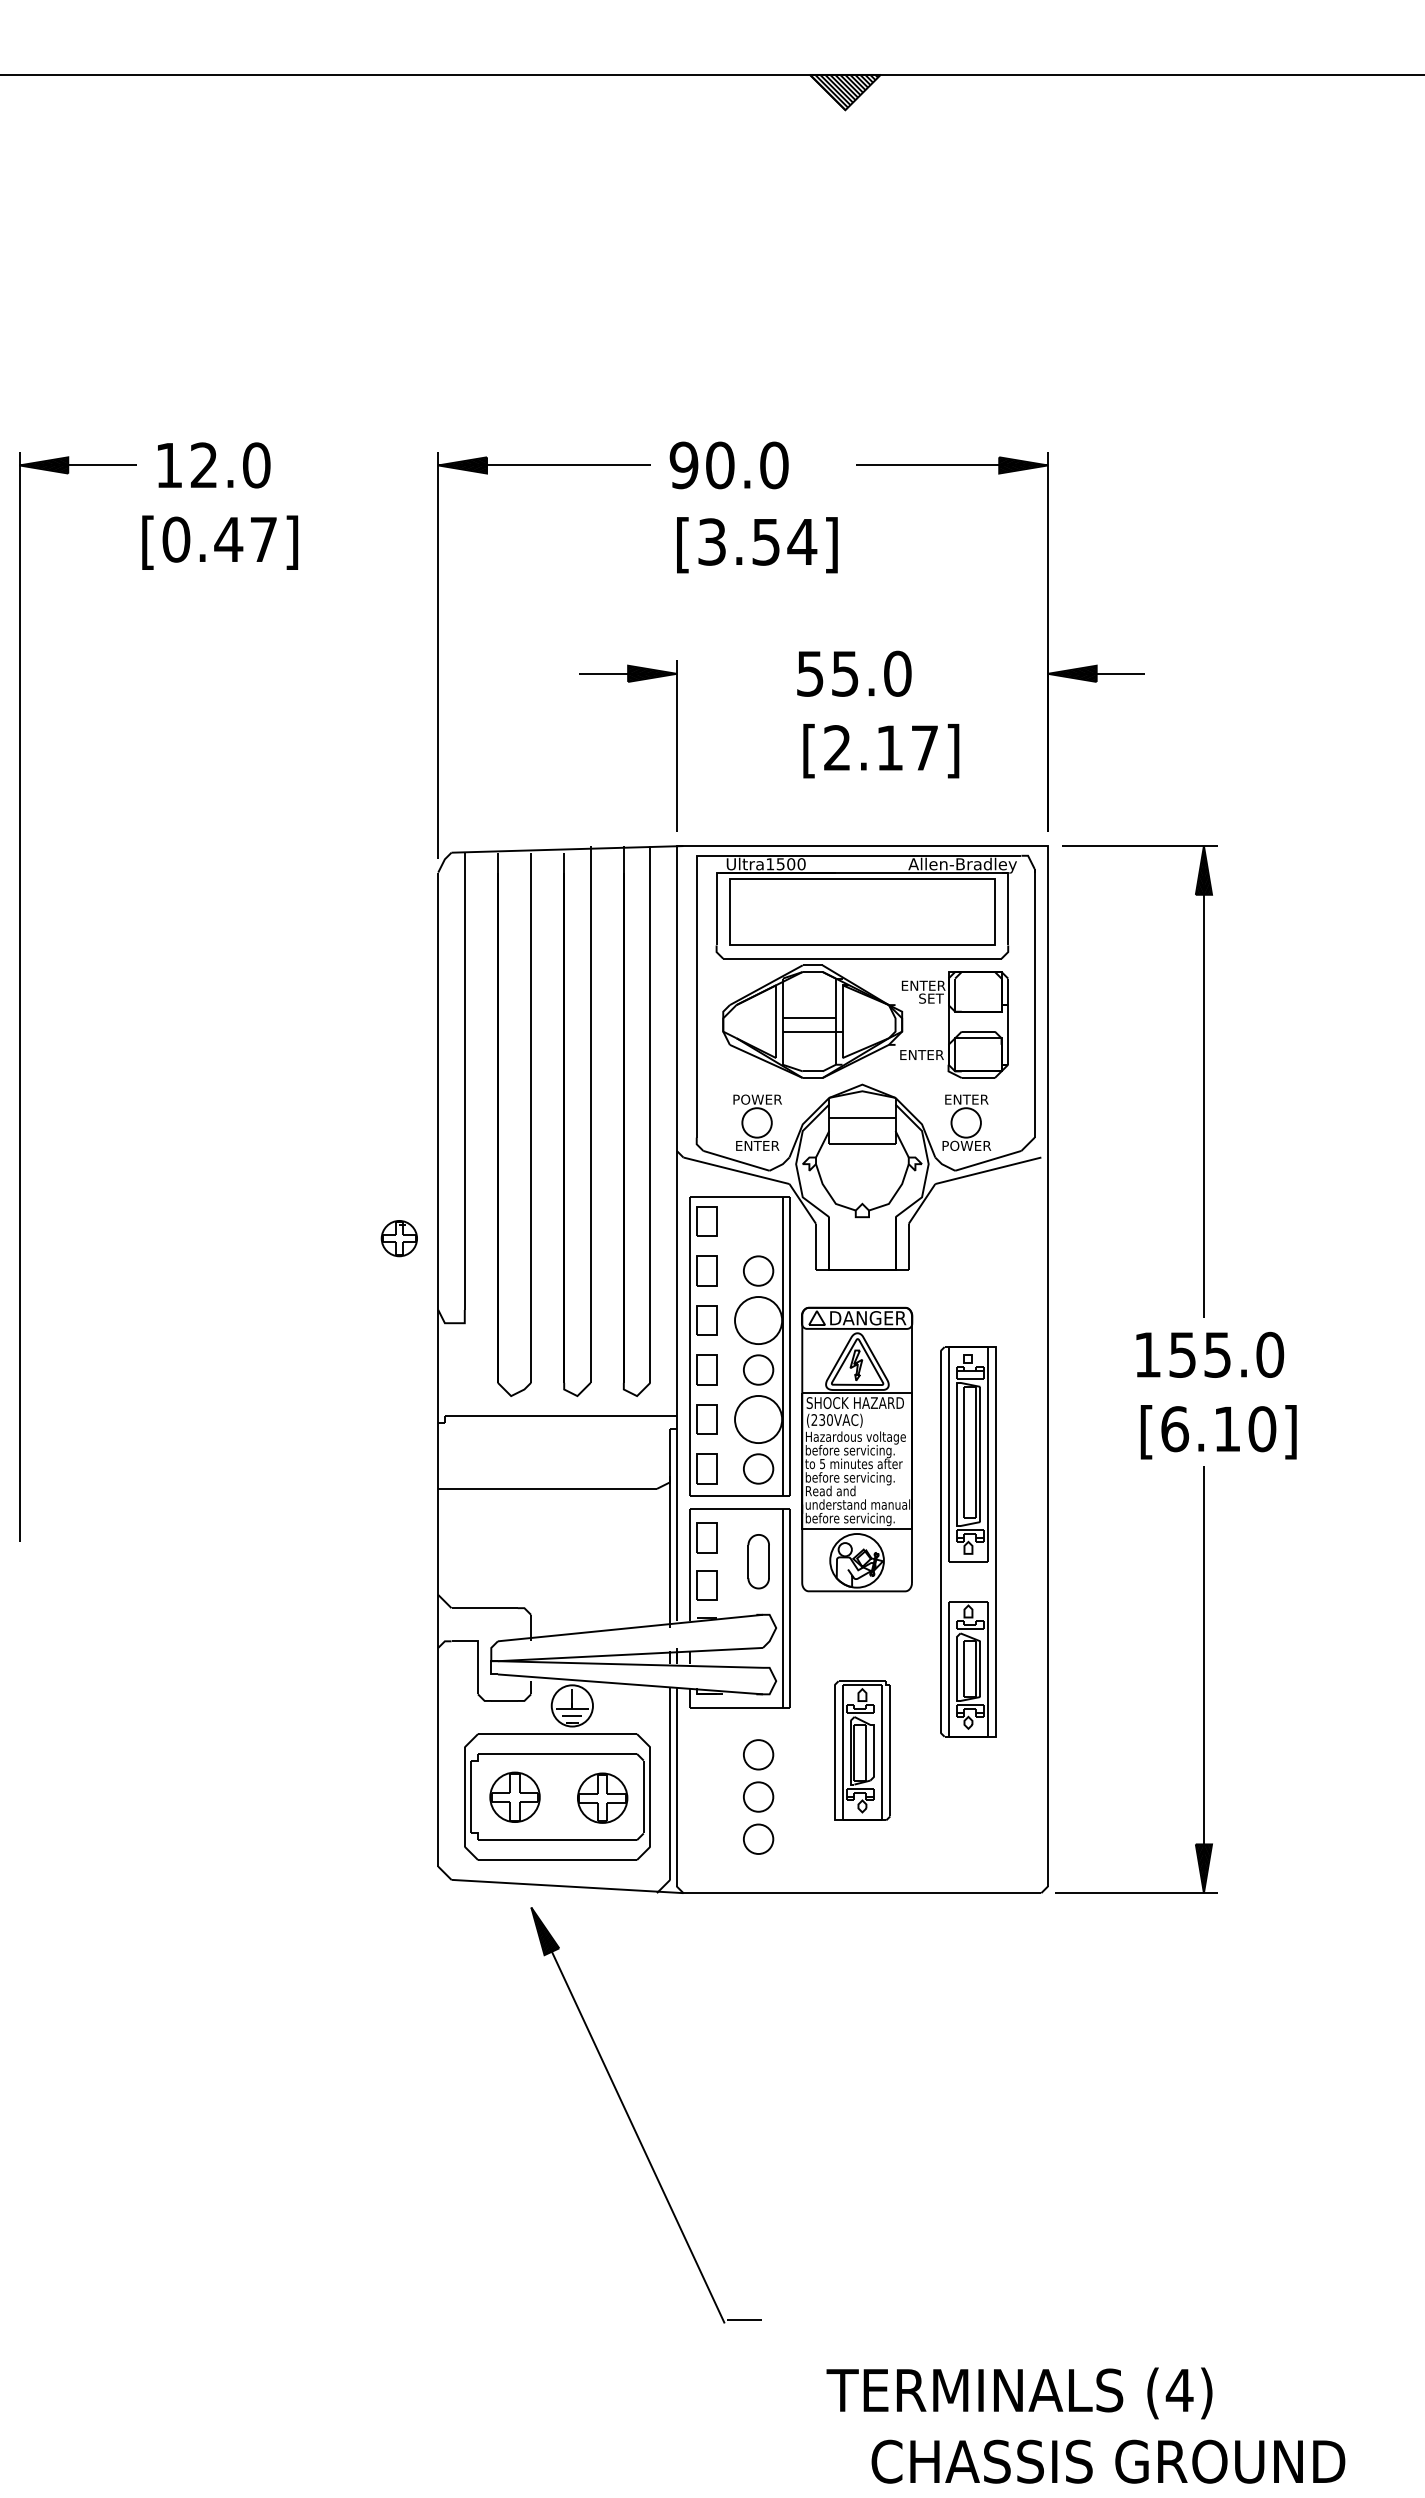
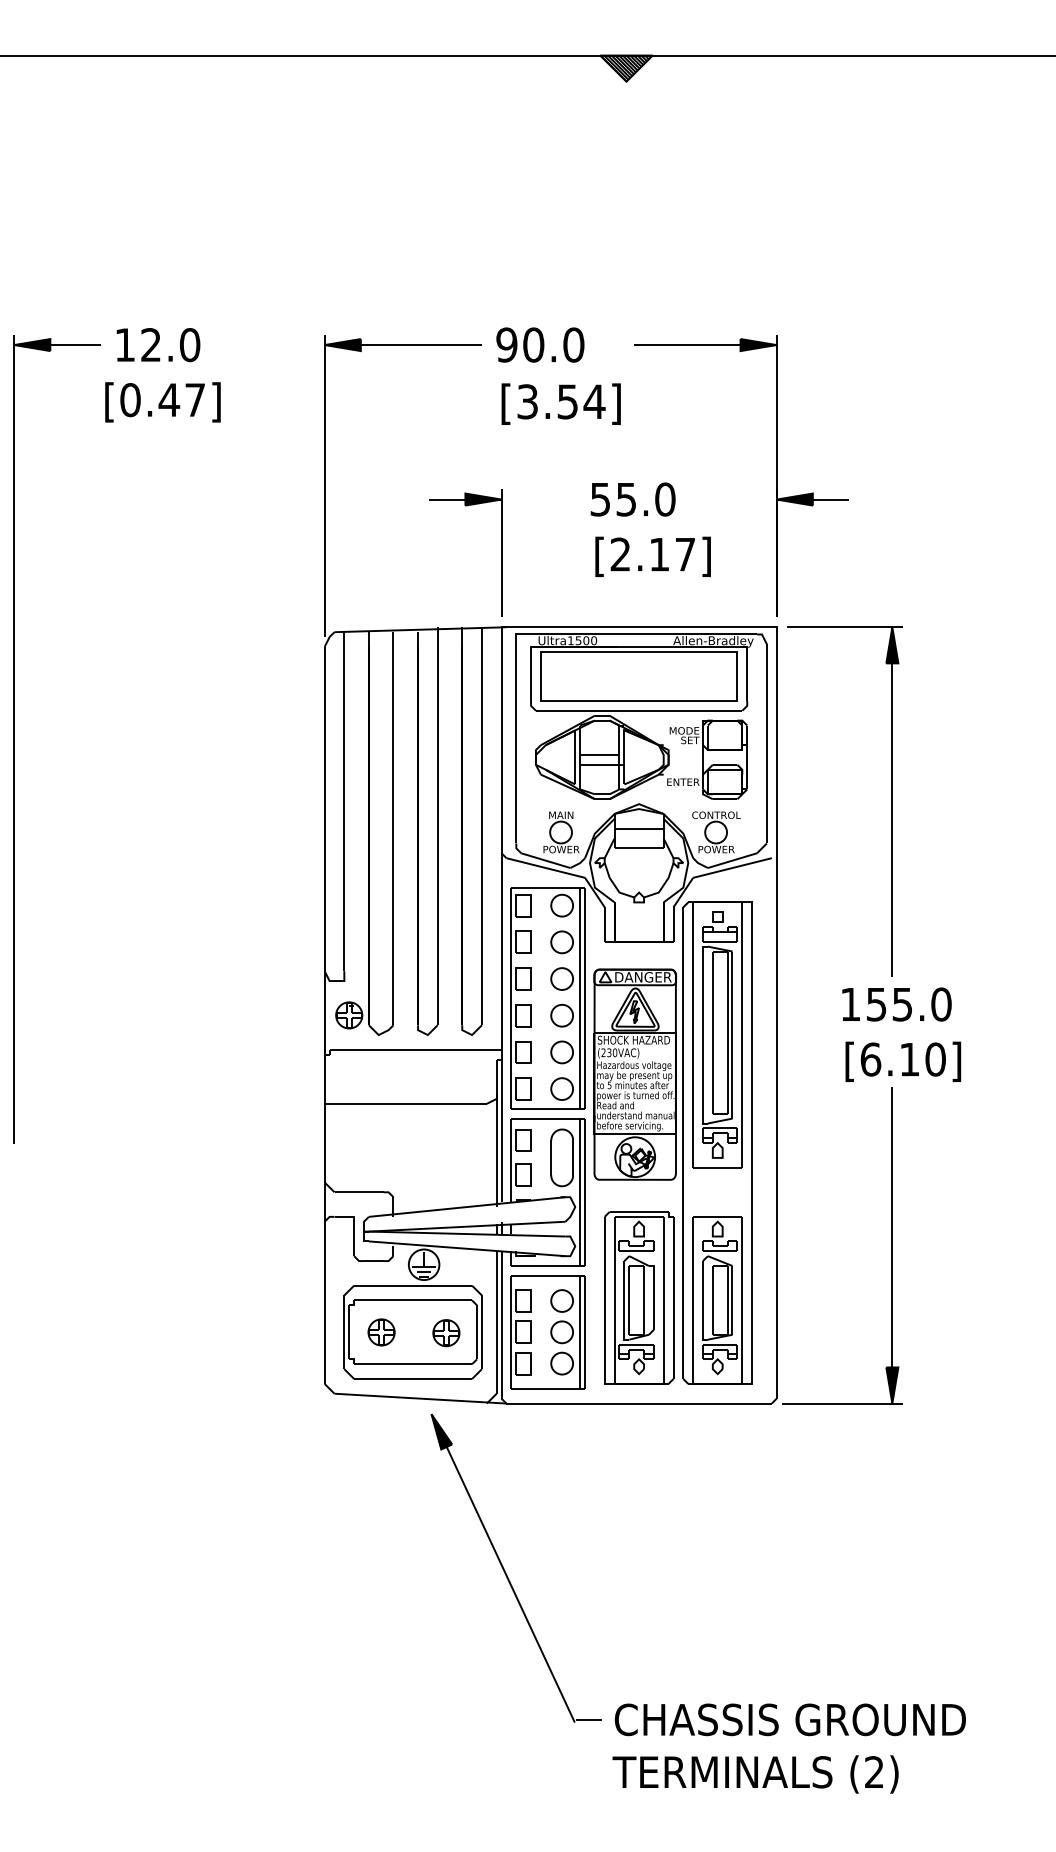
text: (923, 985) -> (684, 730), ENTER -> MODE
text: (757, 1099) -> (561, 815), POWER -> MAIN
text: (966, 1099) -> (716, 815), ENTER -> CONTROL
text: (757, 1145) -> (561, 849), ENTER -> POWER
circle: (758, 1221) -> (562, 905), added
part: (398, 1238) -> (348, 1015), moved
circle: (758, 1320) -> (562, 979), size x0.62
circle: (758, 1419) -> (562, 1052), size x0.62
text: (856, 1451) -> (634, 1076), before servicing. -> may be present up
text: (857, 1478) -> (635, 1096), before servicing. -> power is turned off.
part: (968, 1541) -> (717, 1142), size x1.67
part: (758, 1561) -> (562, 1157), size x1.43
part: (862, 1750) -> (639, 1297), size x1.67
part: (514, 1796) -> (381, 1331), size x0.71
part: (739, 1796) -> (548, 1331), added
part: (601, 1797) -> (445, 1332), size x0.71
part: (632, 2122) -> (506, 1573), moved
text: (1179, 2389) -> (874, 1771), (4) -> (2)
text: (1108, 2461) -> (790, 1719), moved

